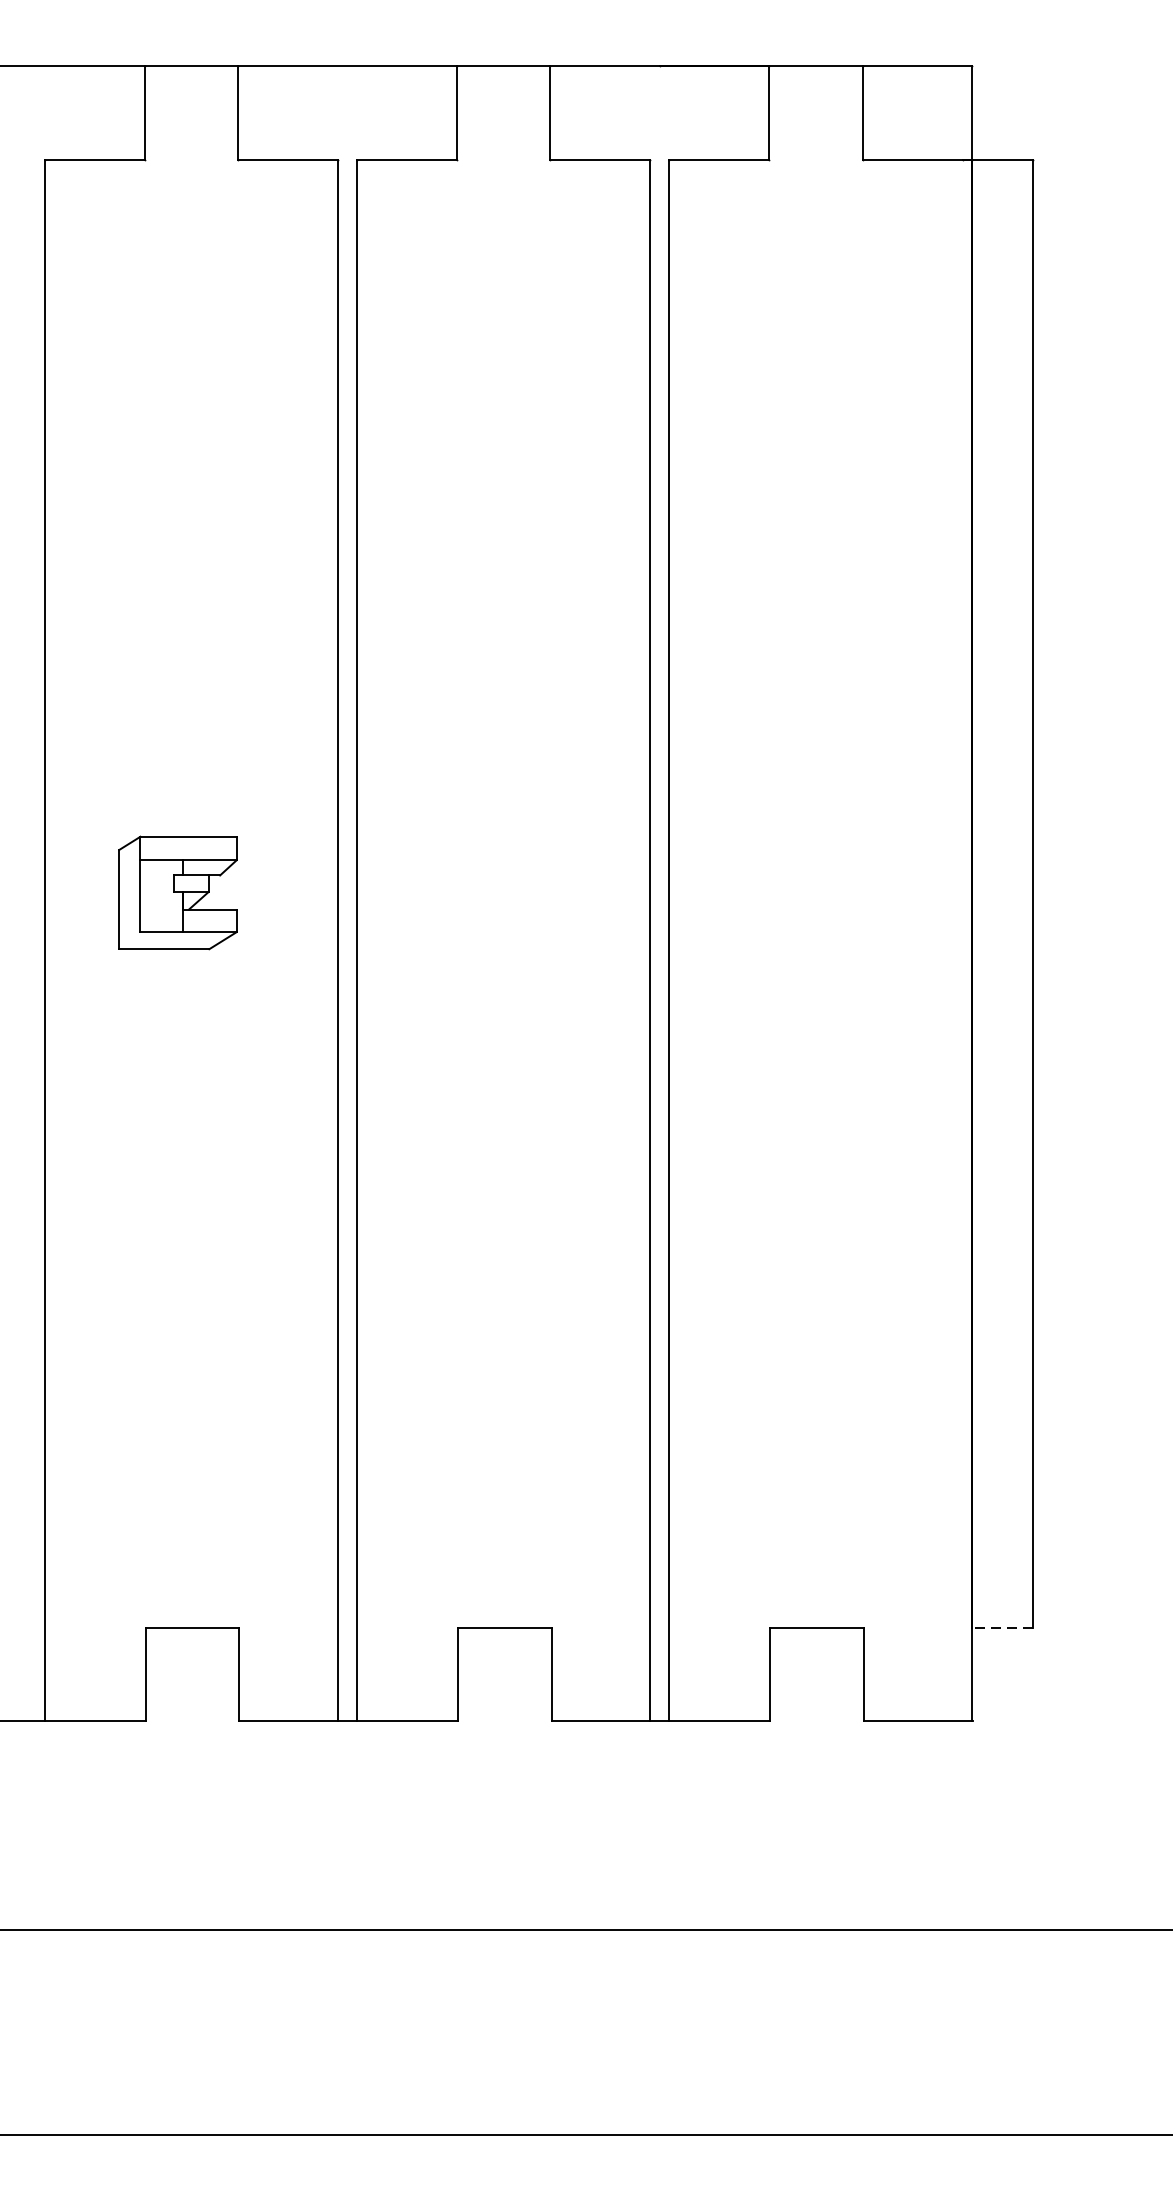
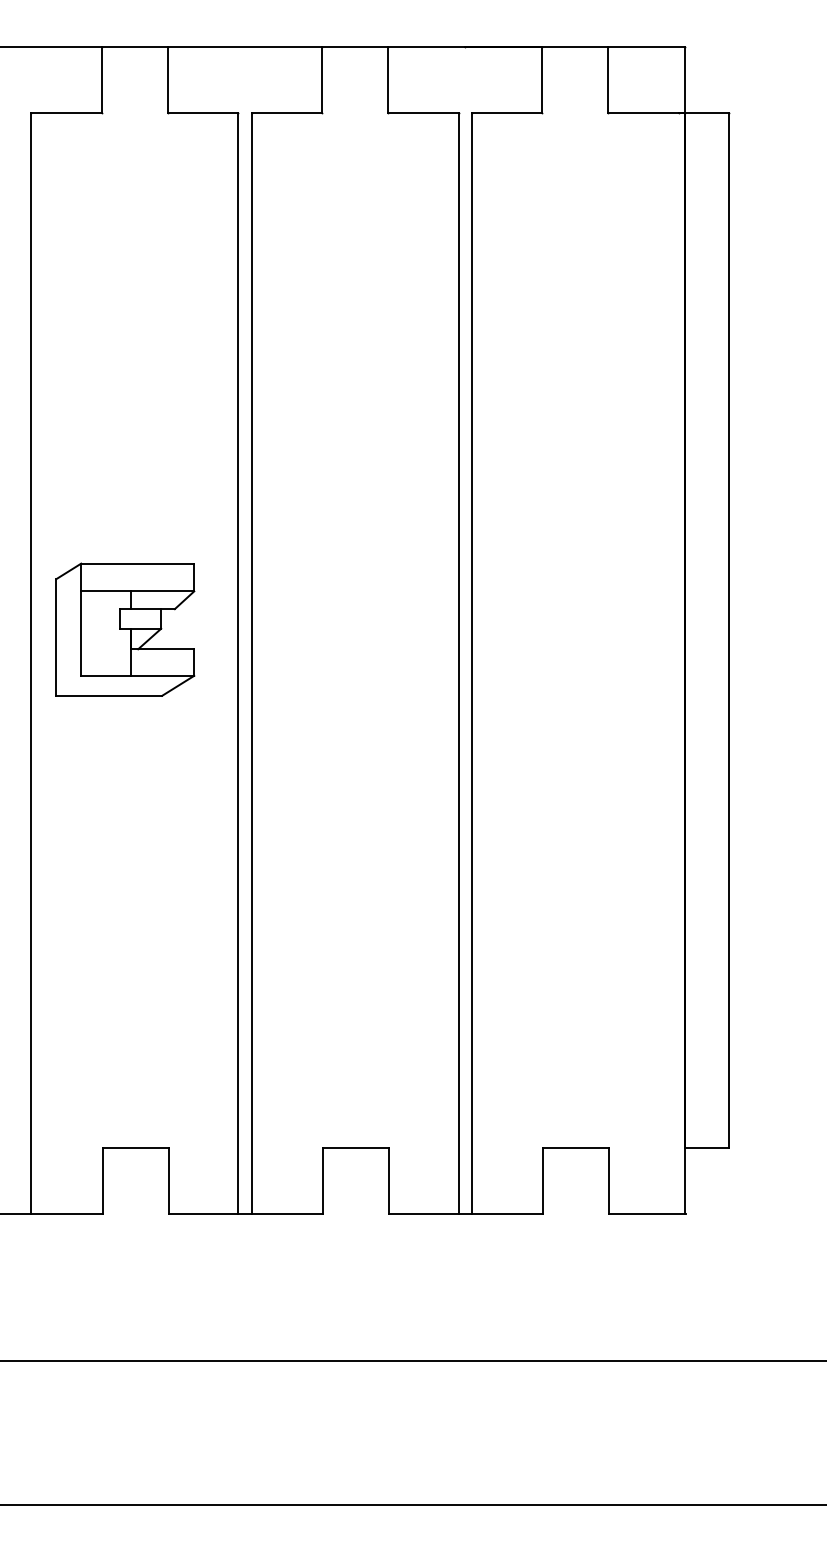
part: (178, 892) -> (125, 629), size x1.67
line: (1001, 1627) -> (706, 1147), dashed -> solid

